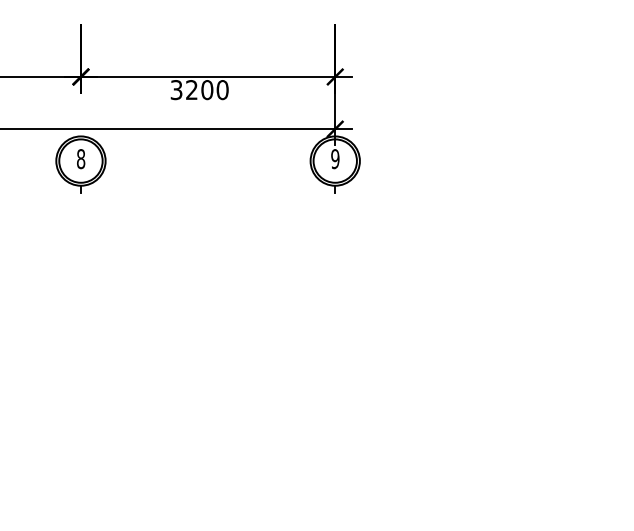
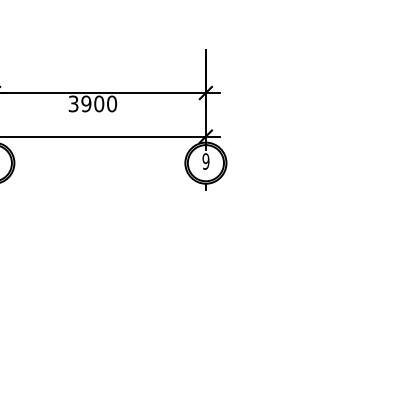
text: (191, 90) -> (86, 104), 3200 -> 3900

